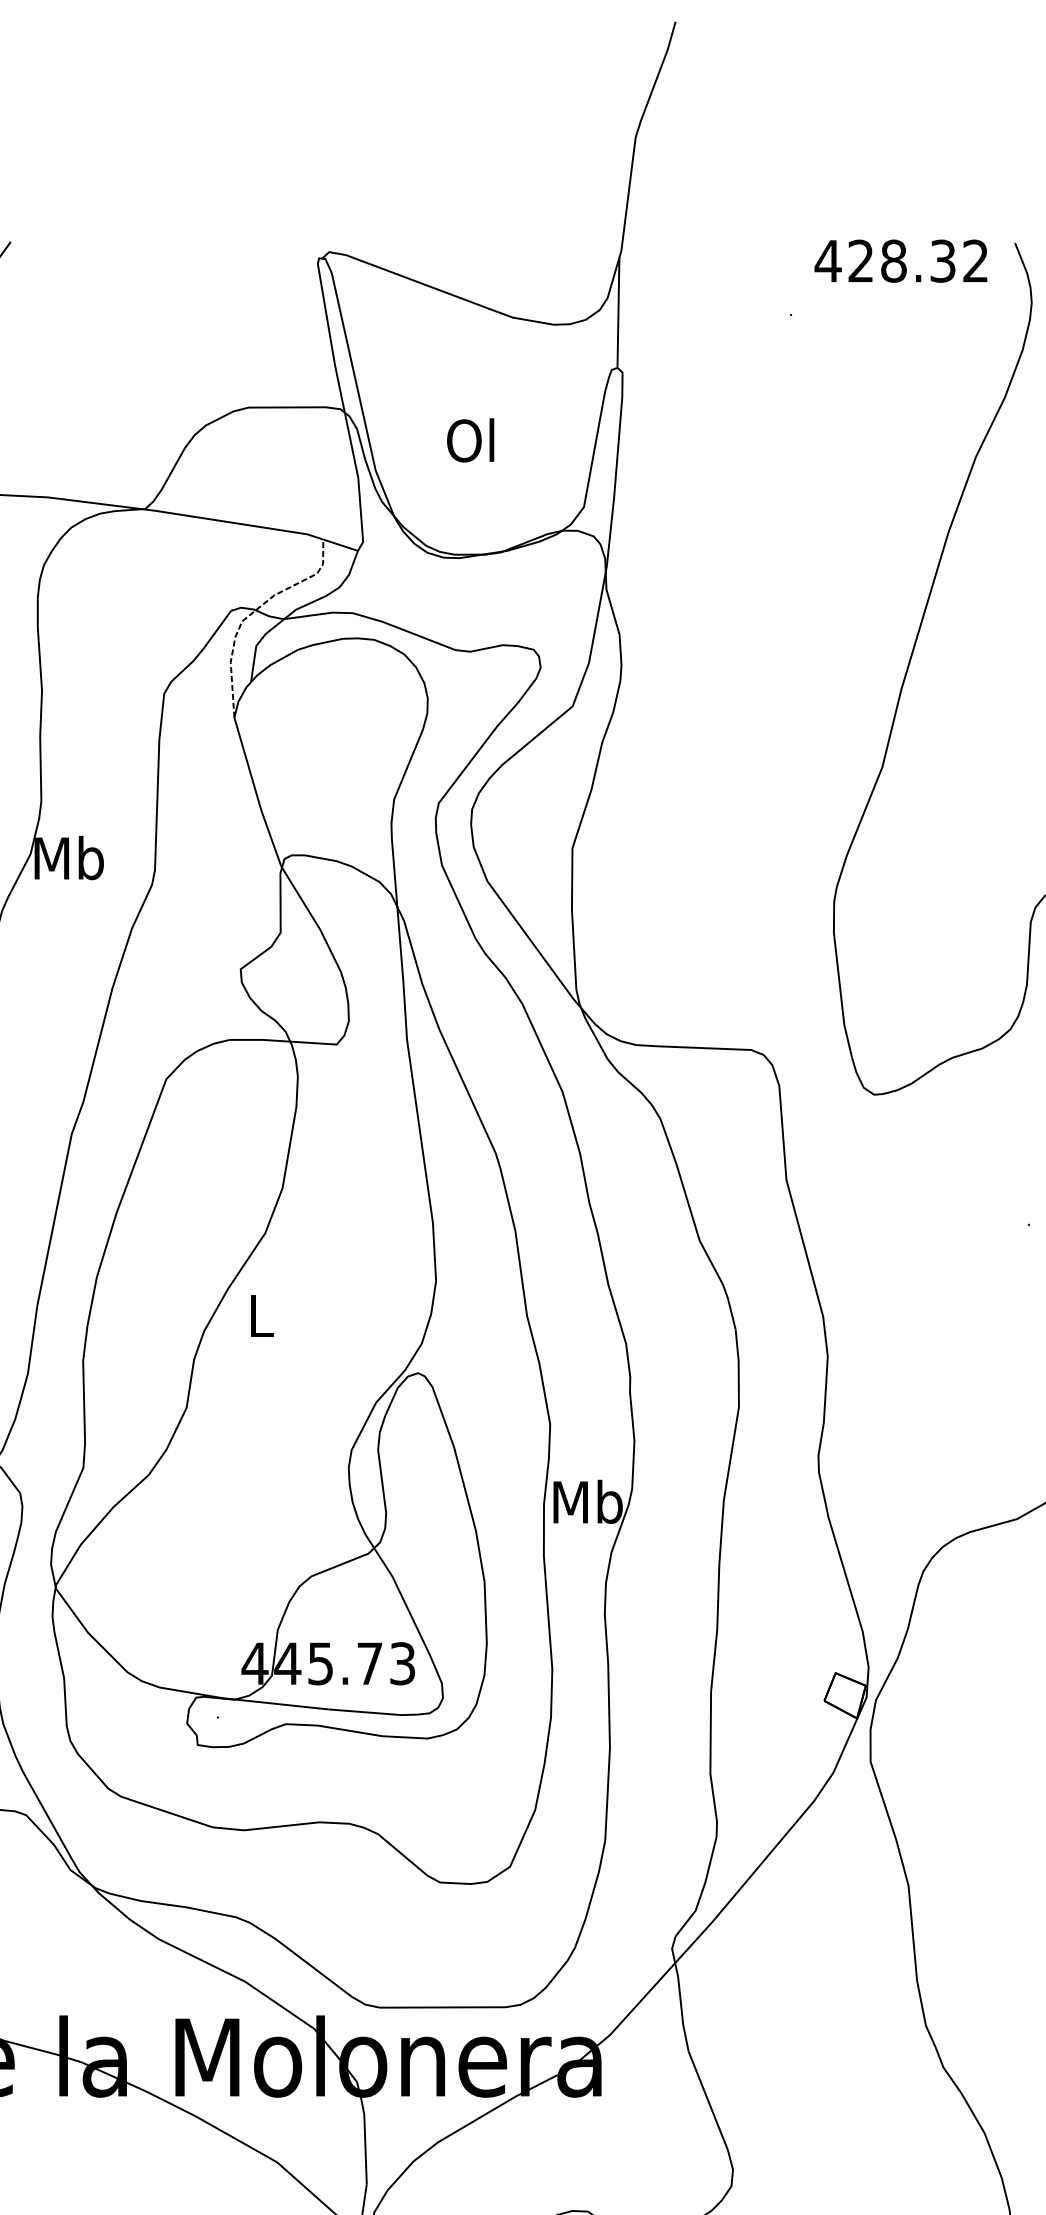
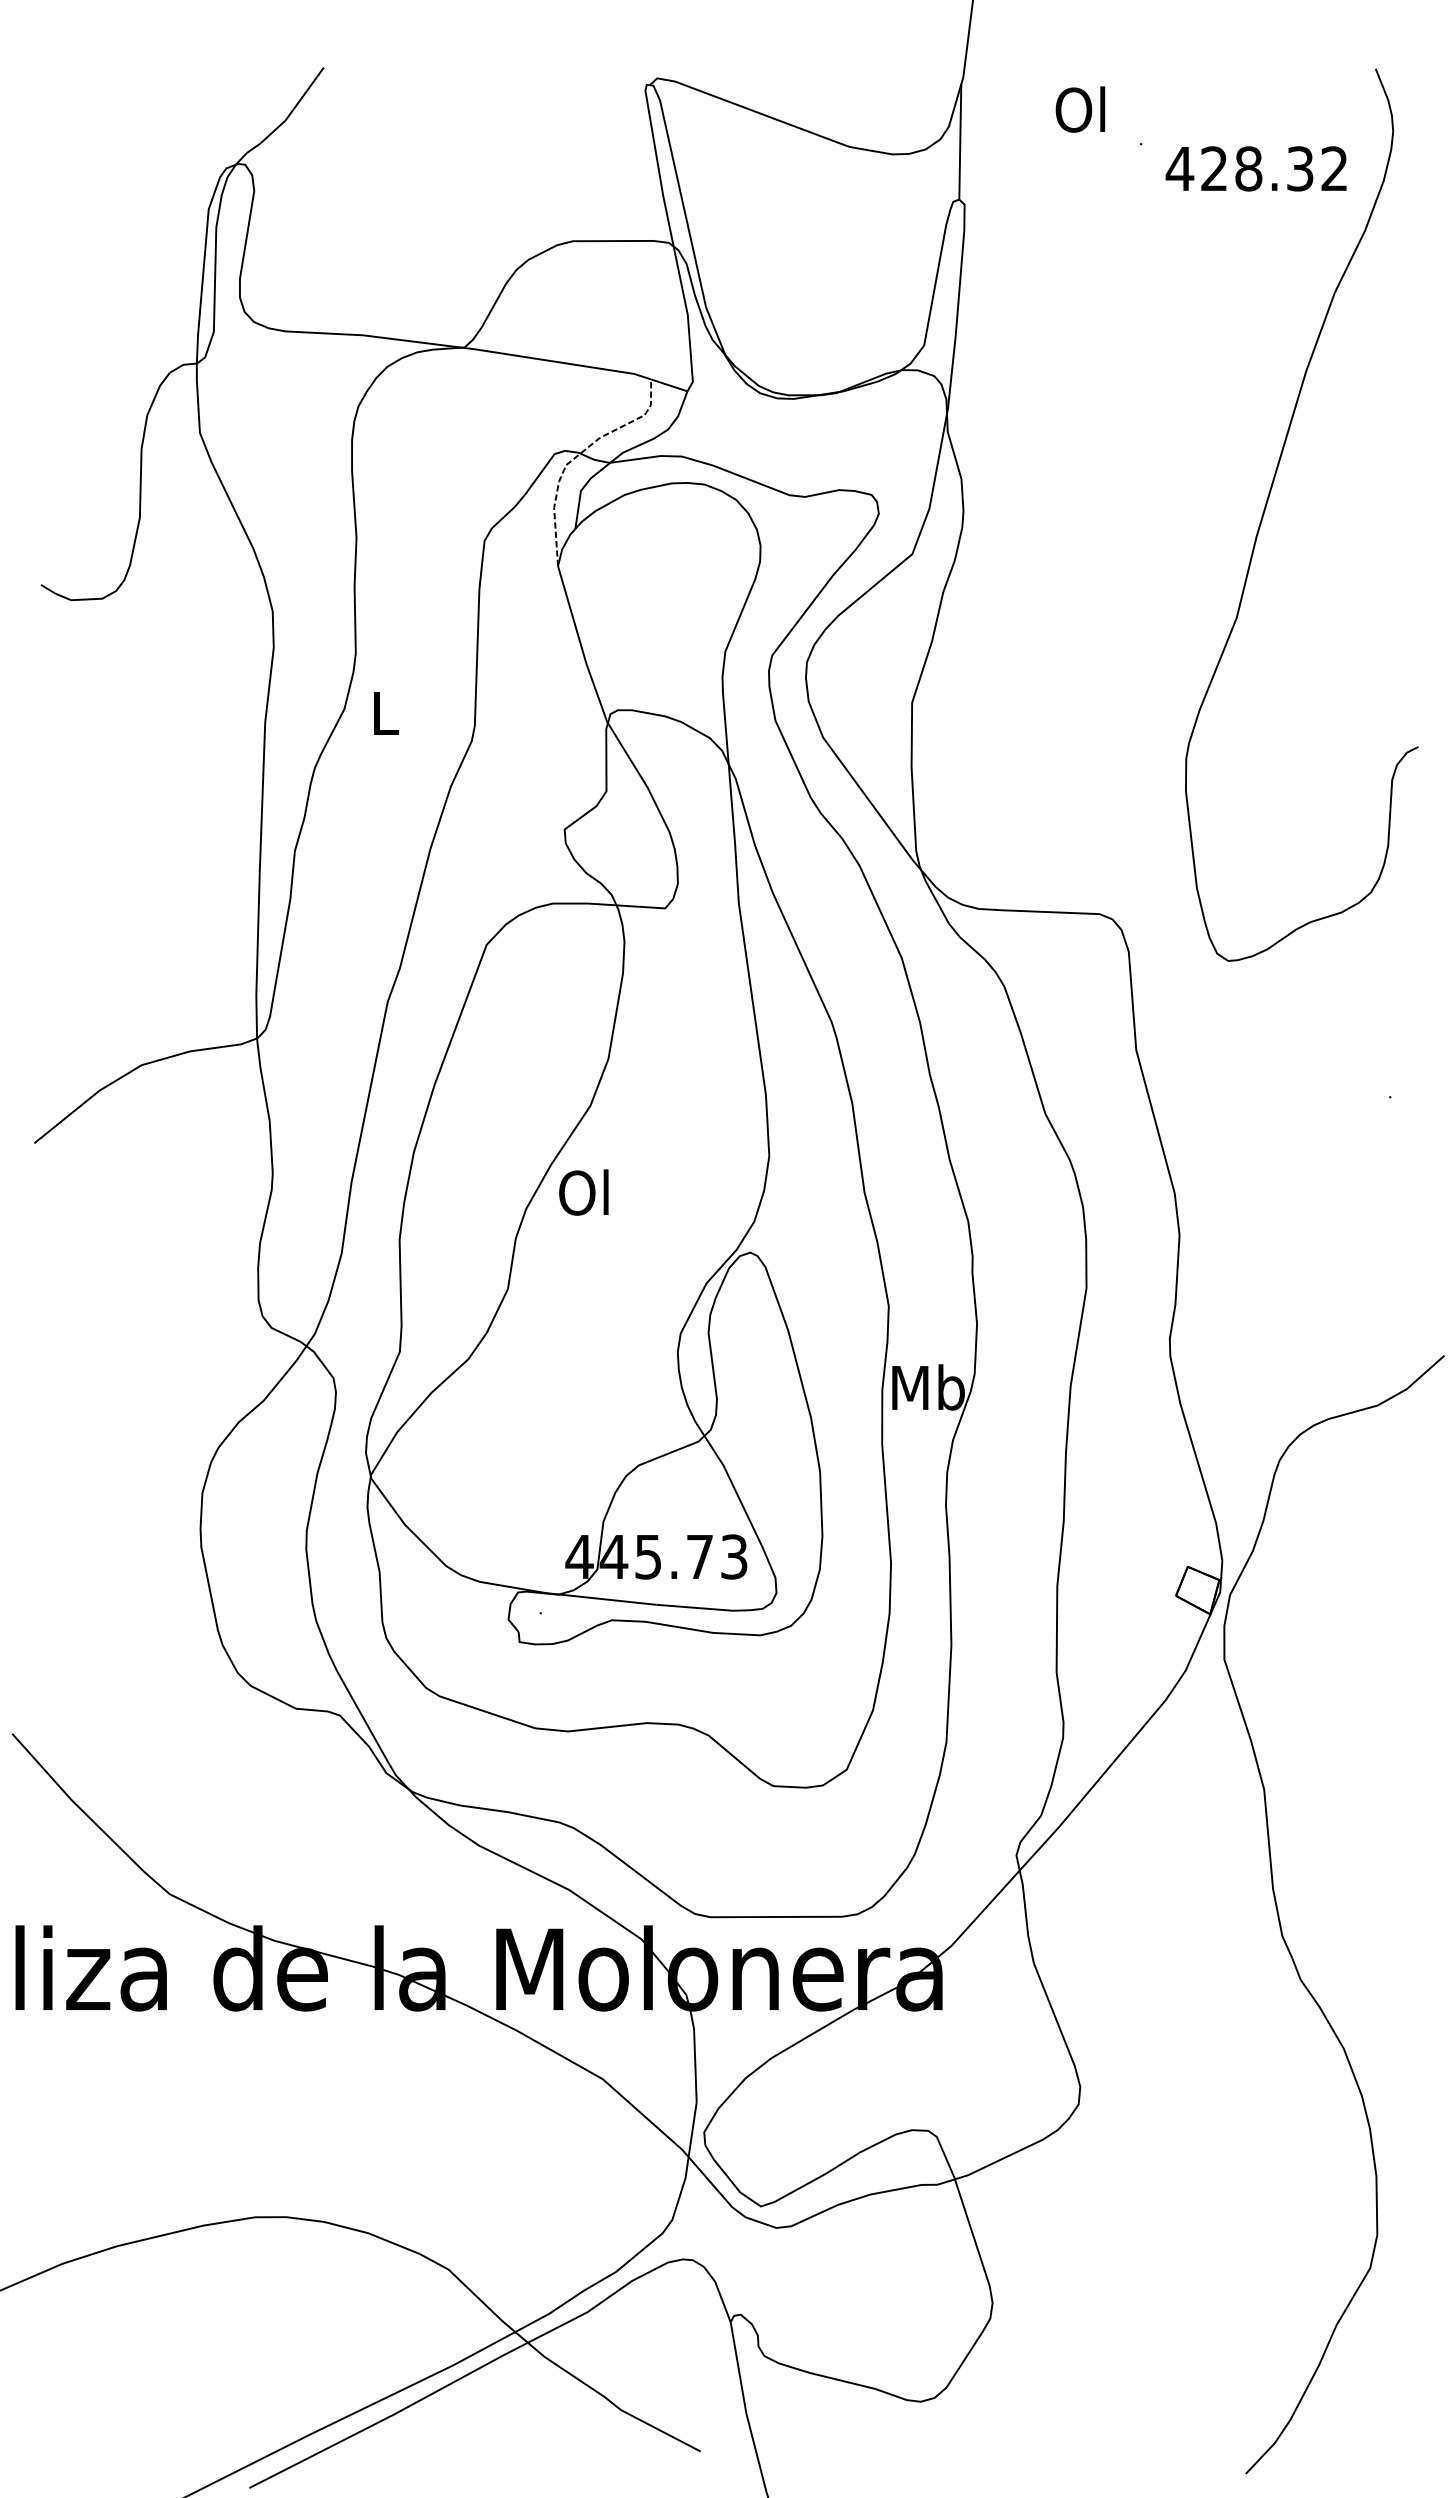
text: (900, 260) -> (1255, 168), moved
text: (470, 440) -> (1080, 109), moved
text: (68, 857) -> (384, 712), Mb -> L
text: (258, 1315) -> (583, 1192), L -> Ol

